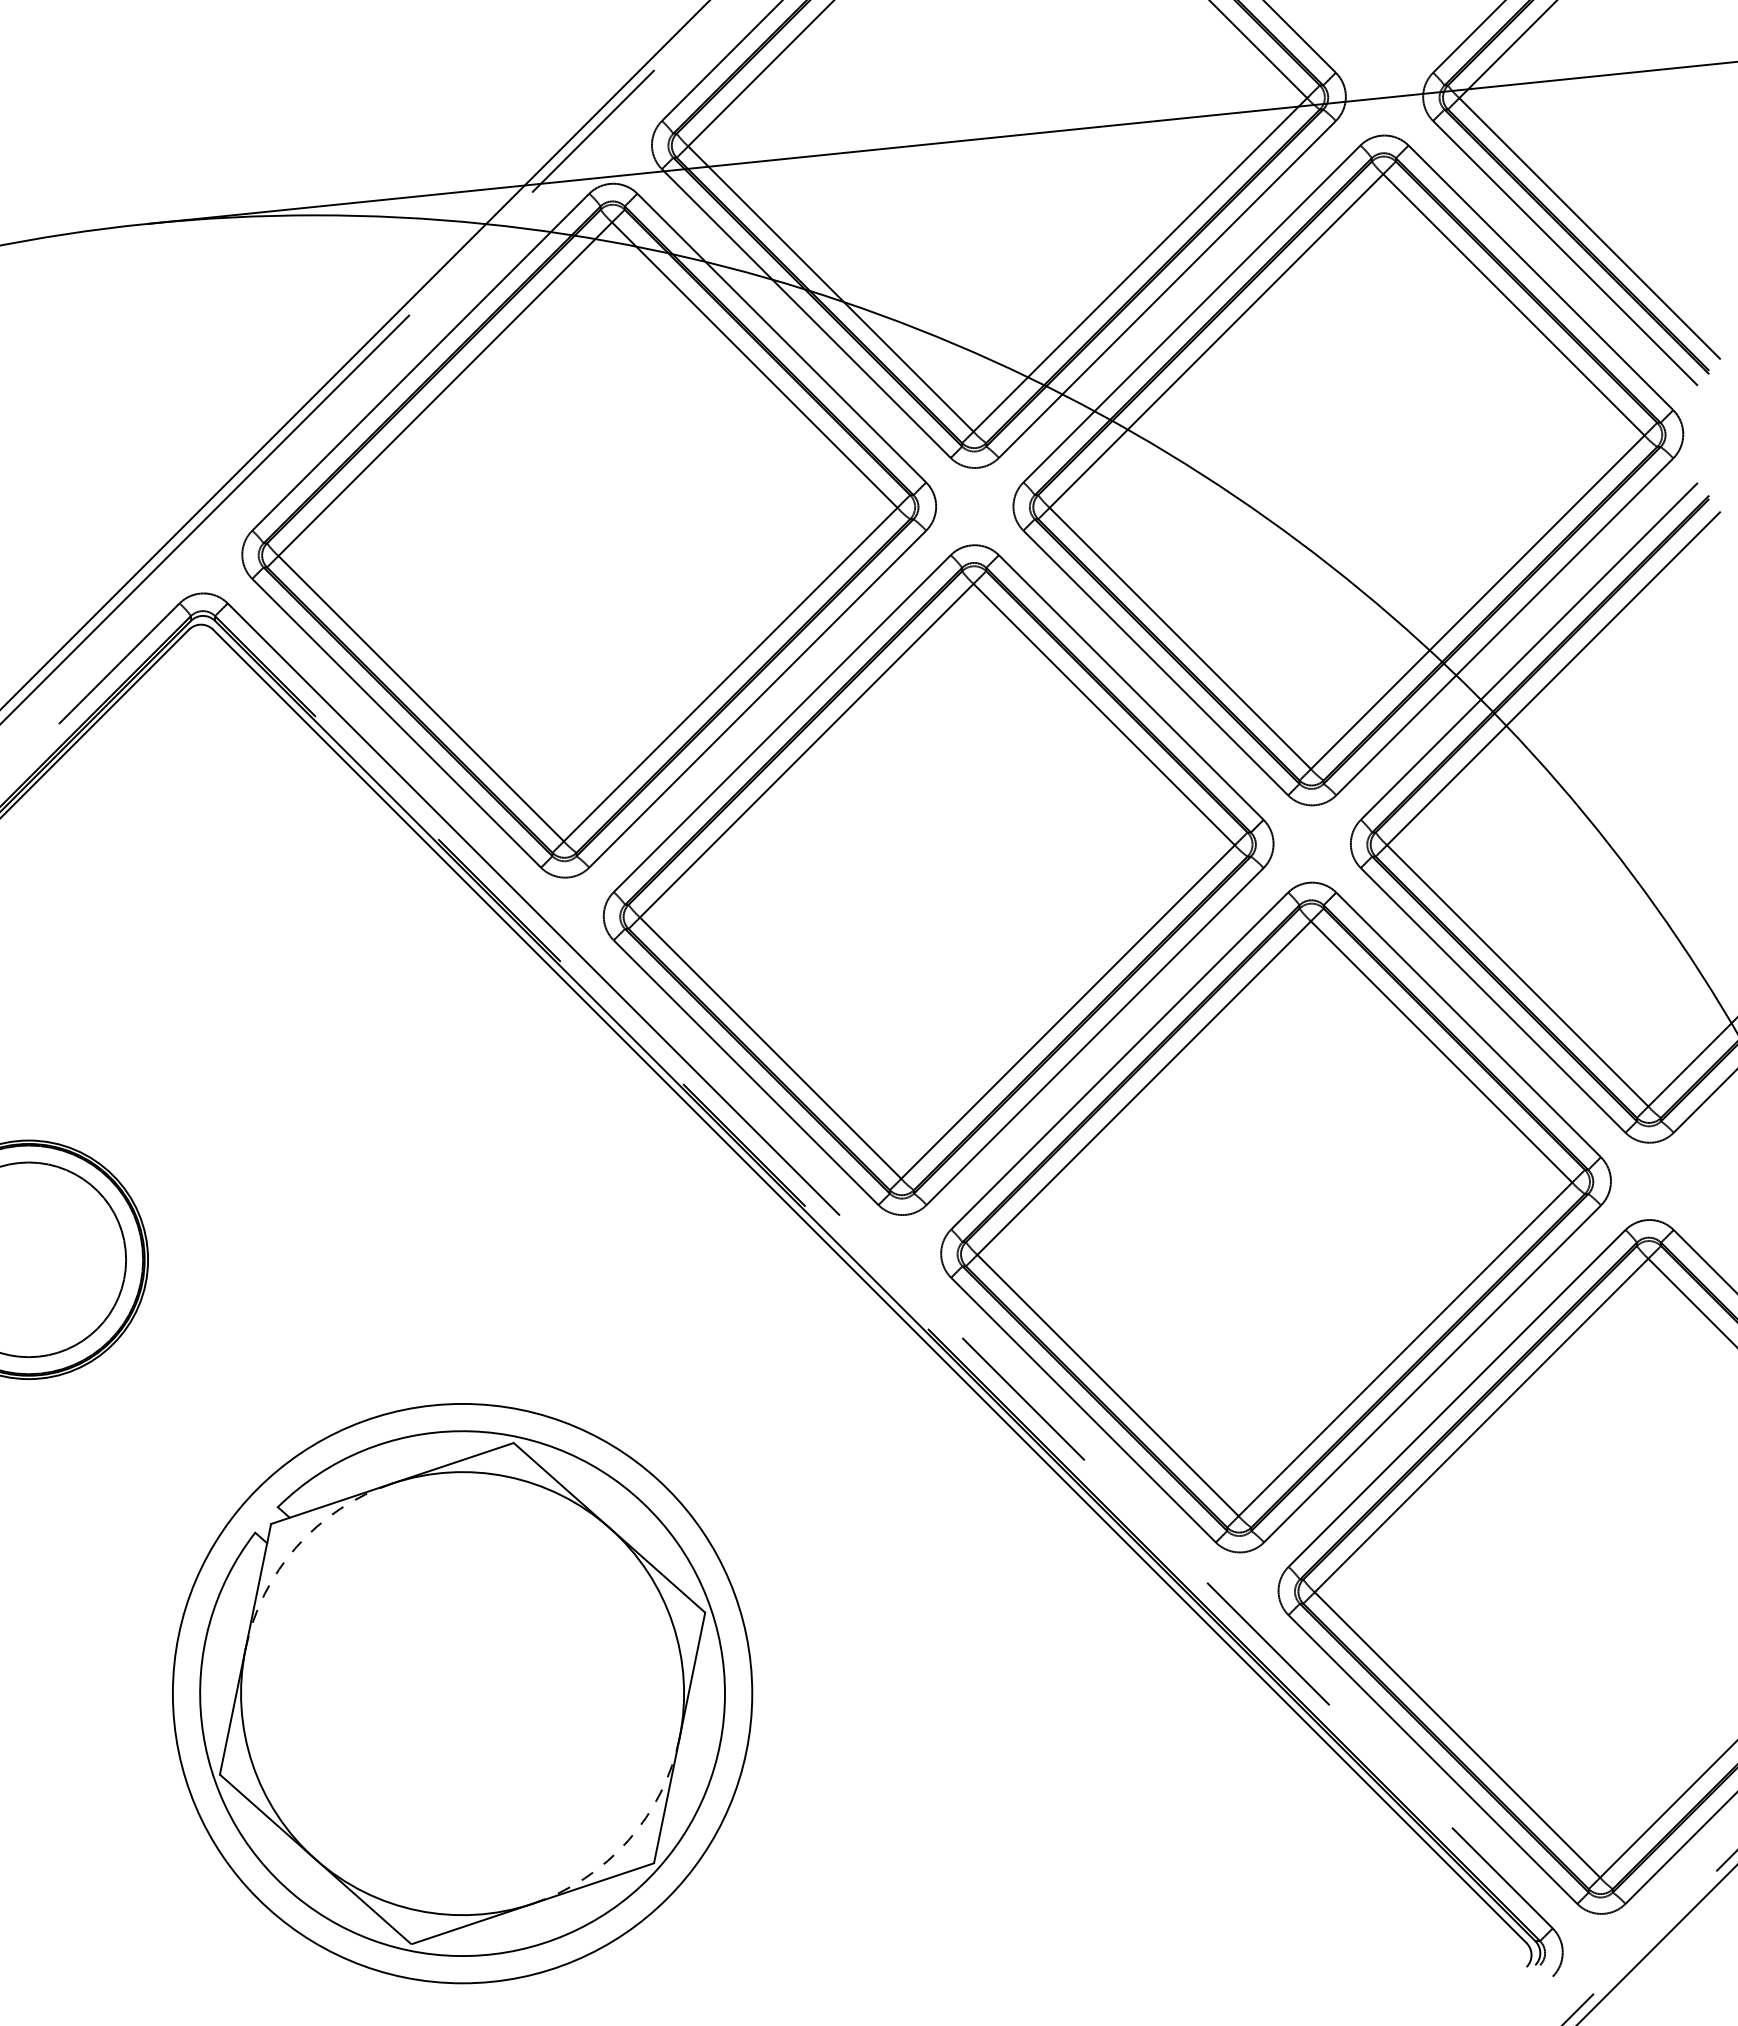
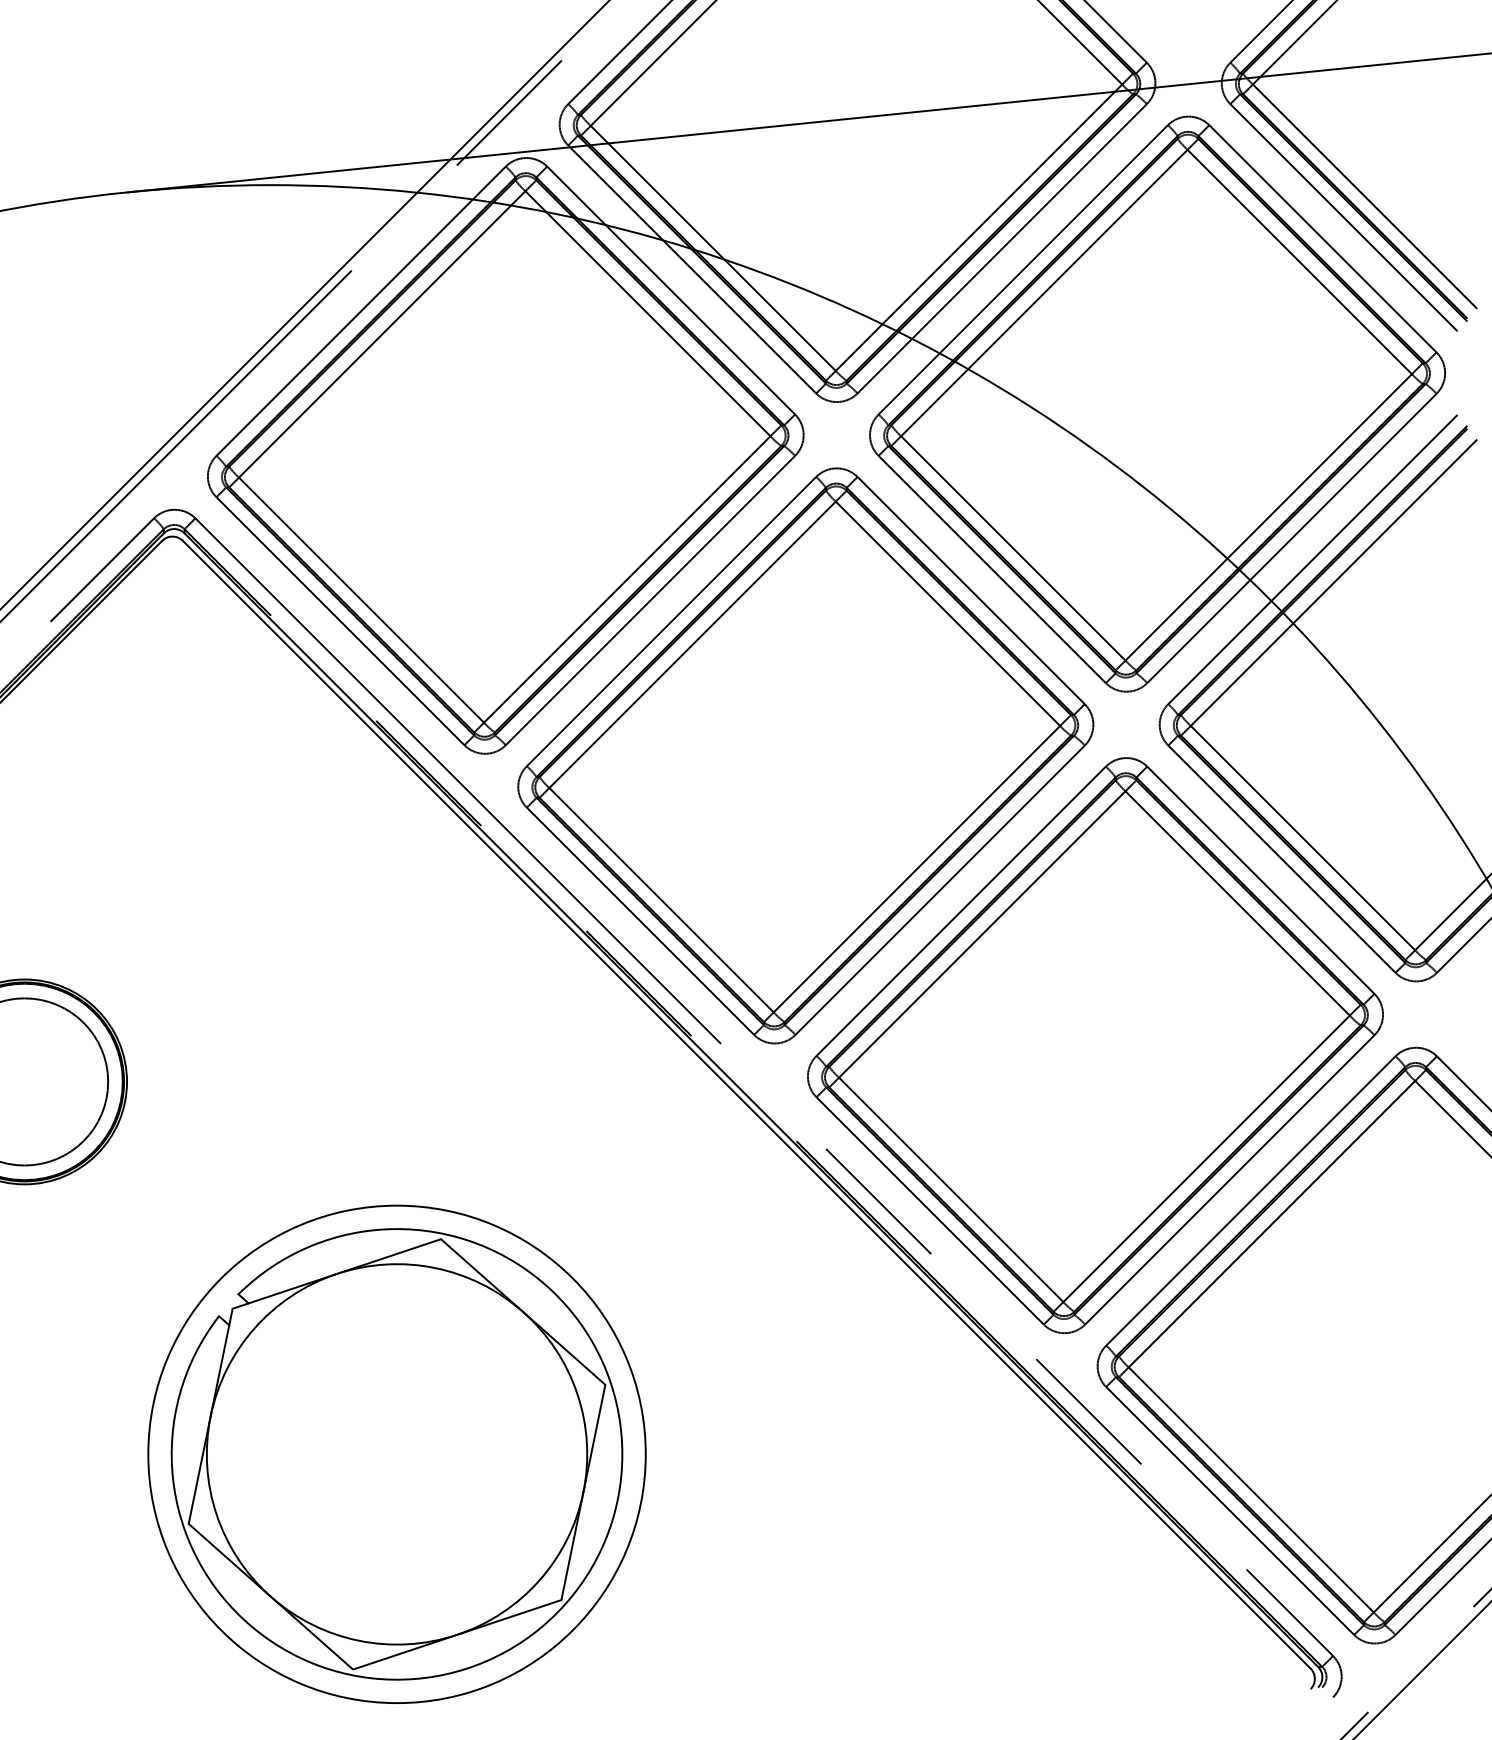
arc: (296, 1546) -> (254, 1328), dashed -> solid
arc: (628, 1840) -> (539, 1580), dashed -> solid

